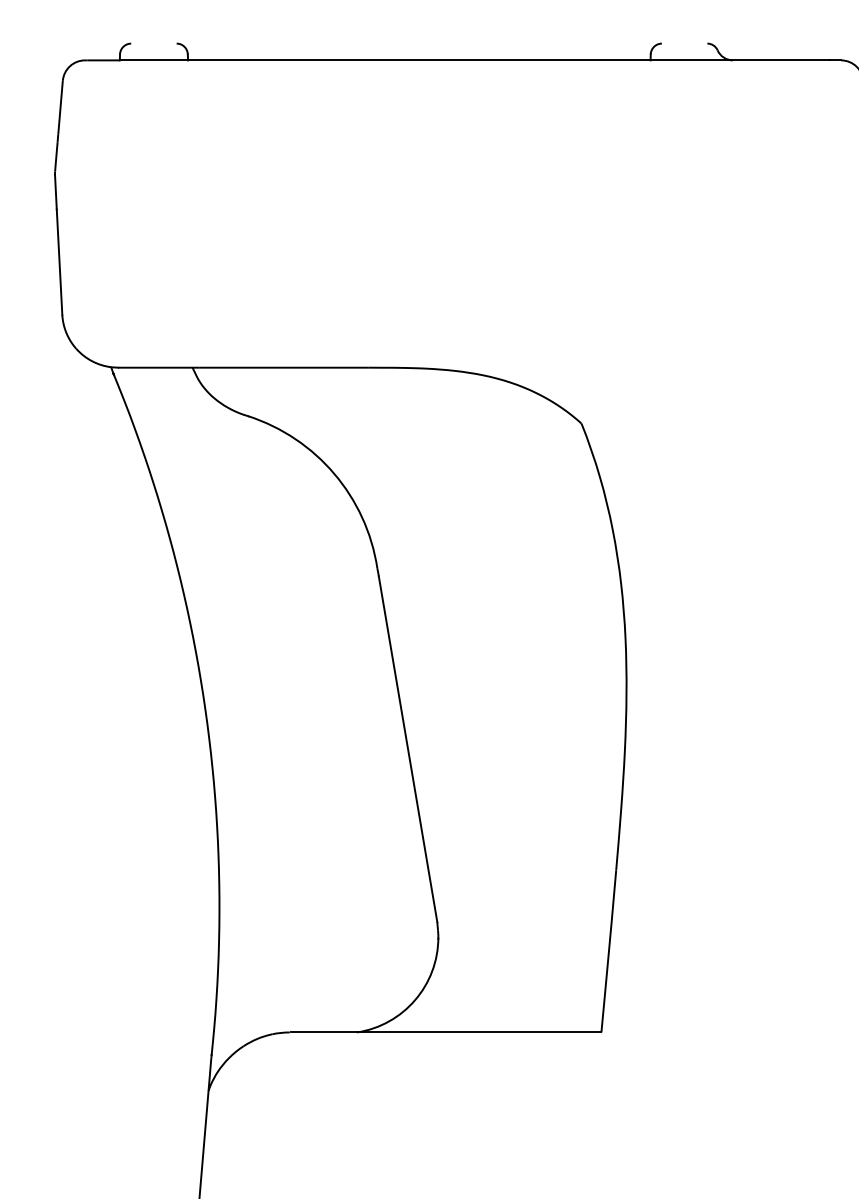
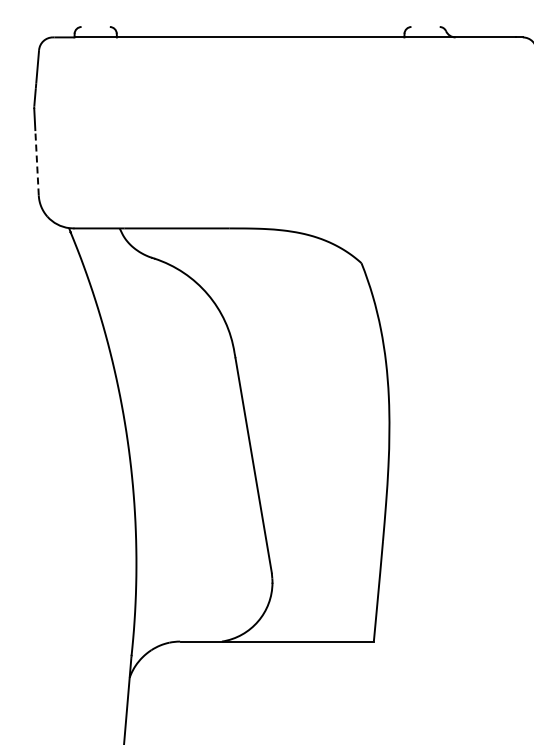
line: (60, 261) -> (37, 162), solid -> dashed

